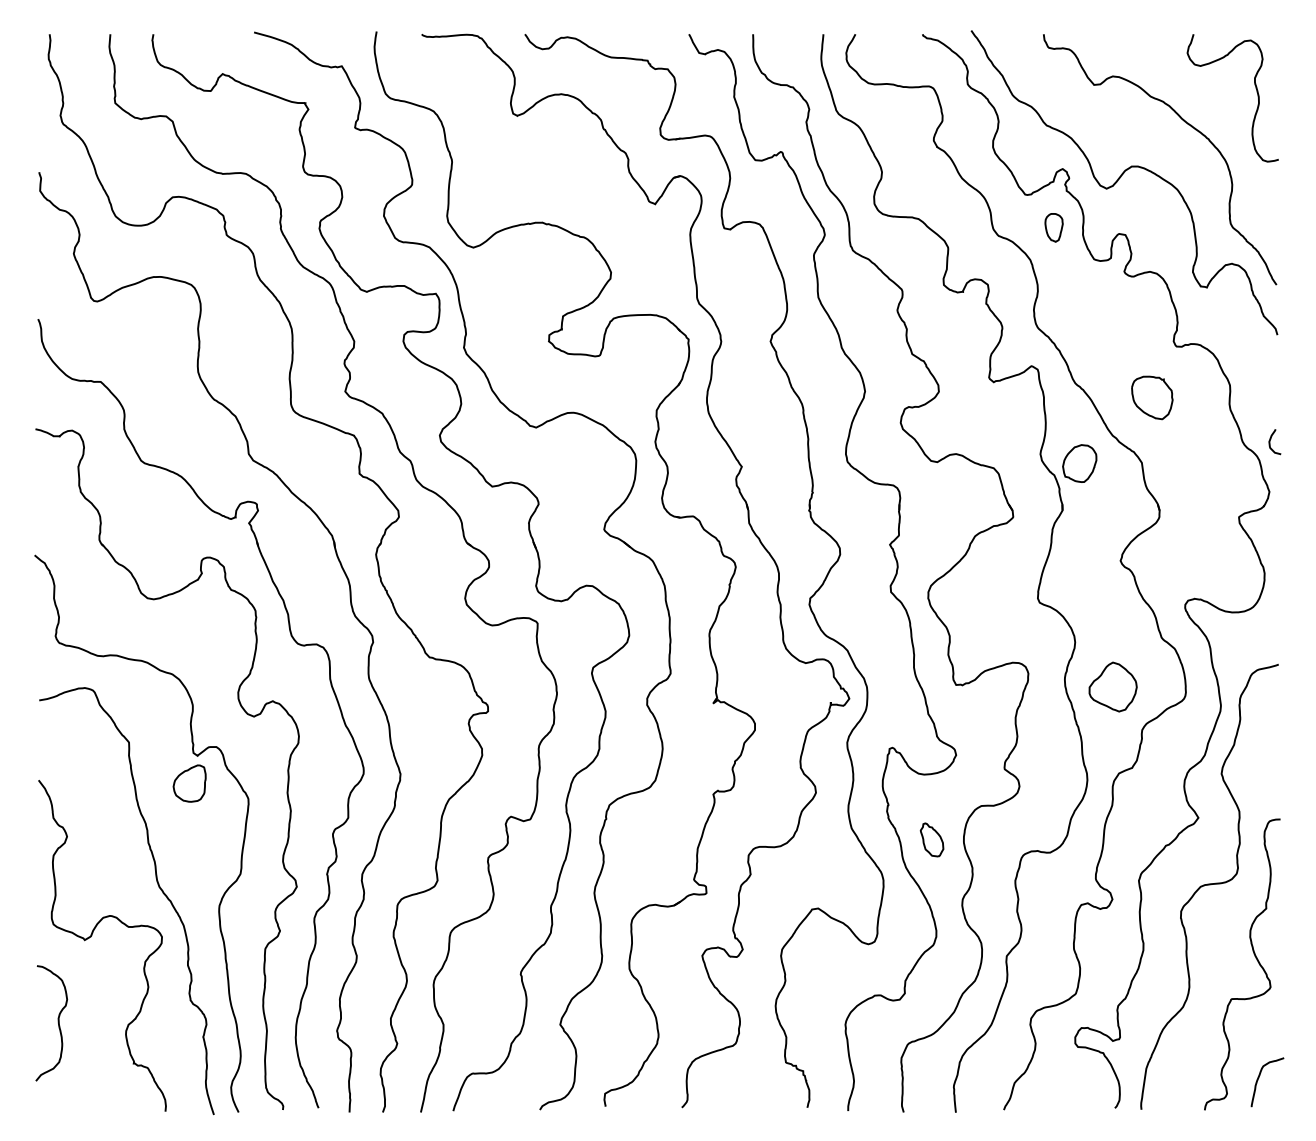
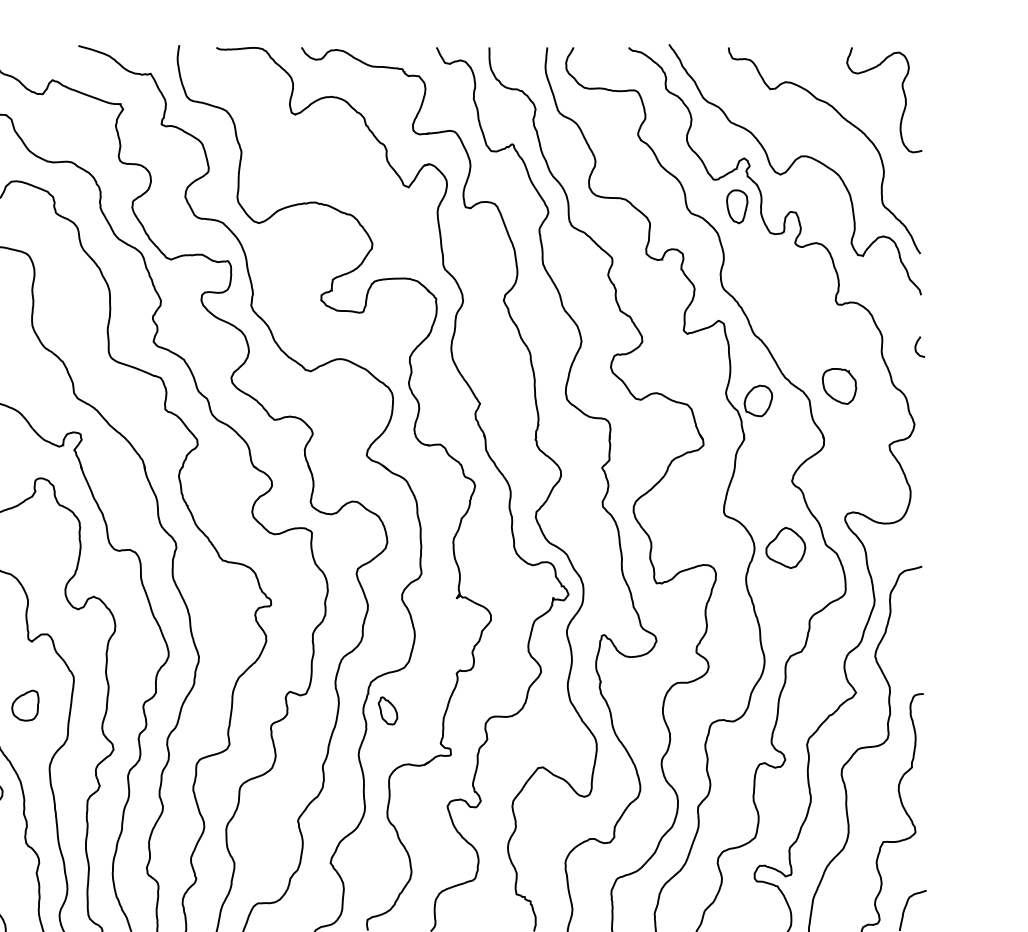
part: (1053, 227) -> (736, 206), size x1.43
part: (1152, 397) -> (839, 386), moved
curve: (1270, 442) -> (916, 347), moved
part: (1112, 686) -> (785, 547), moved
part: (189, 783) -> (25, 705), moved
part: (931, 839) -> (387, 710), moved

